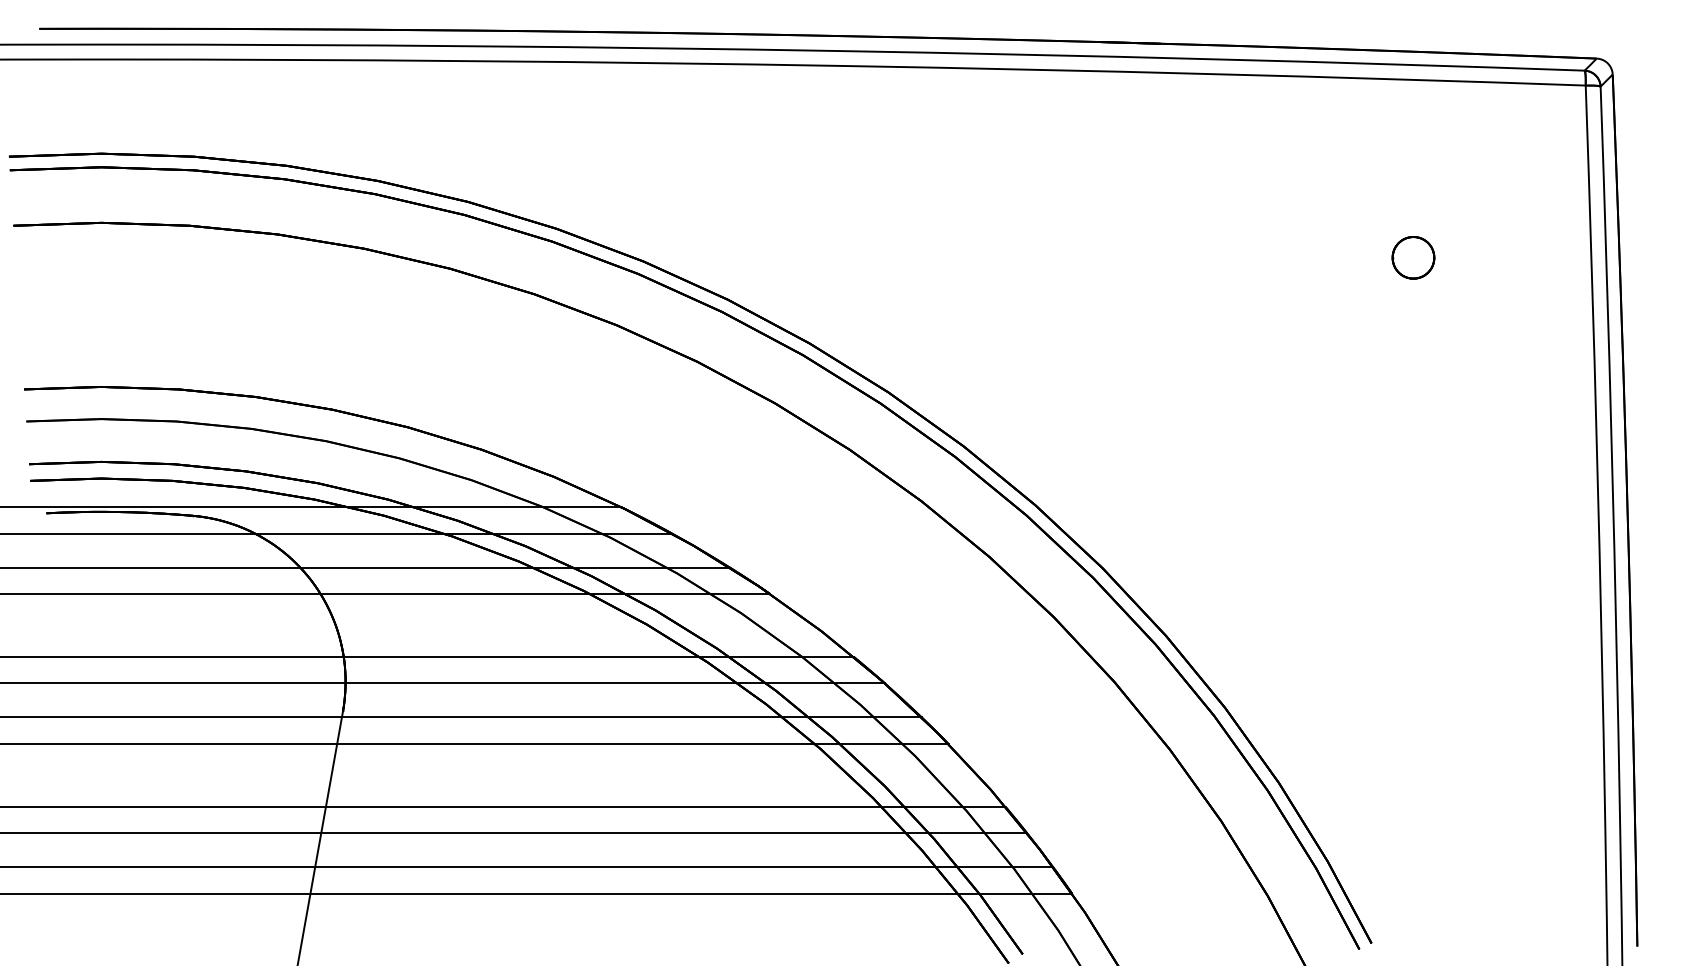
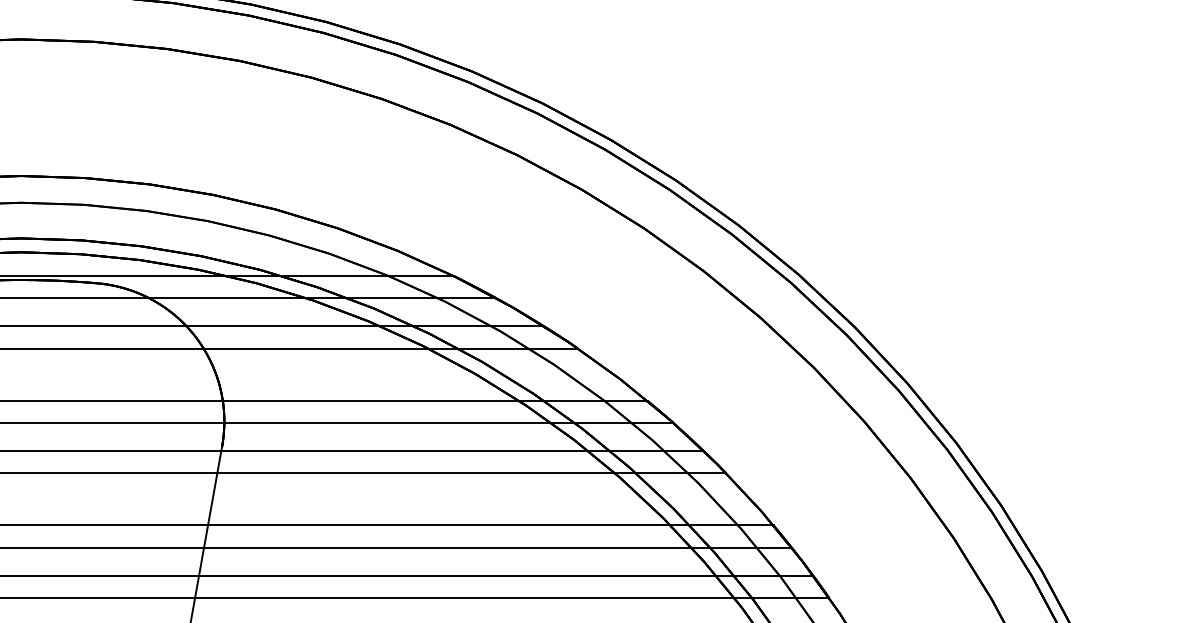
part: (1413, 257) -> (1113, 68), removed

